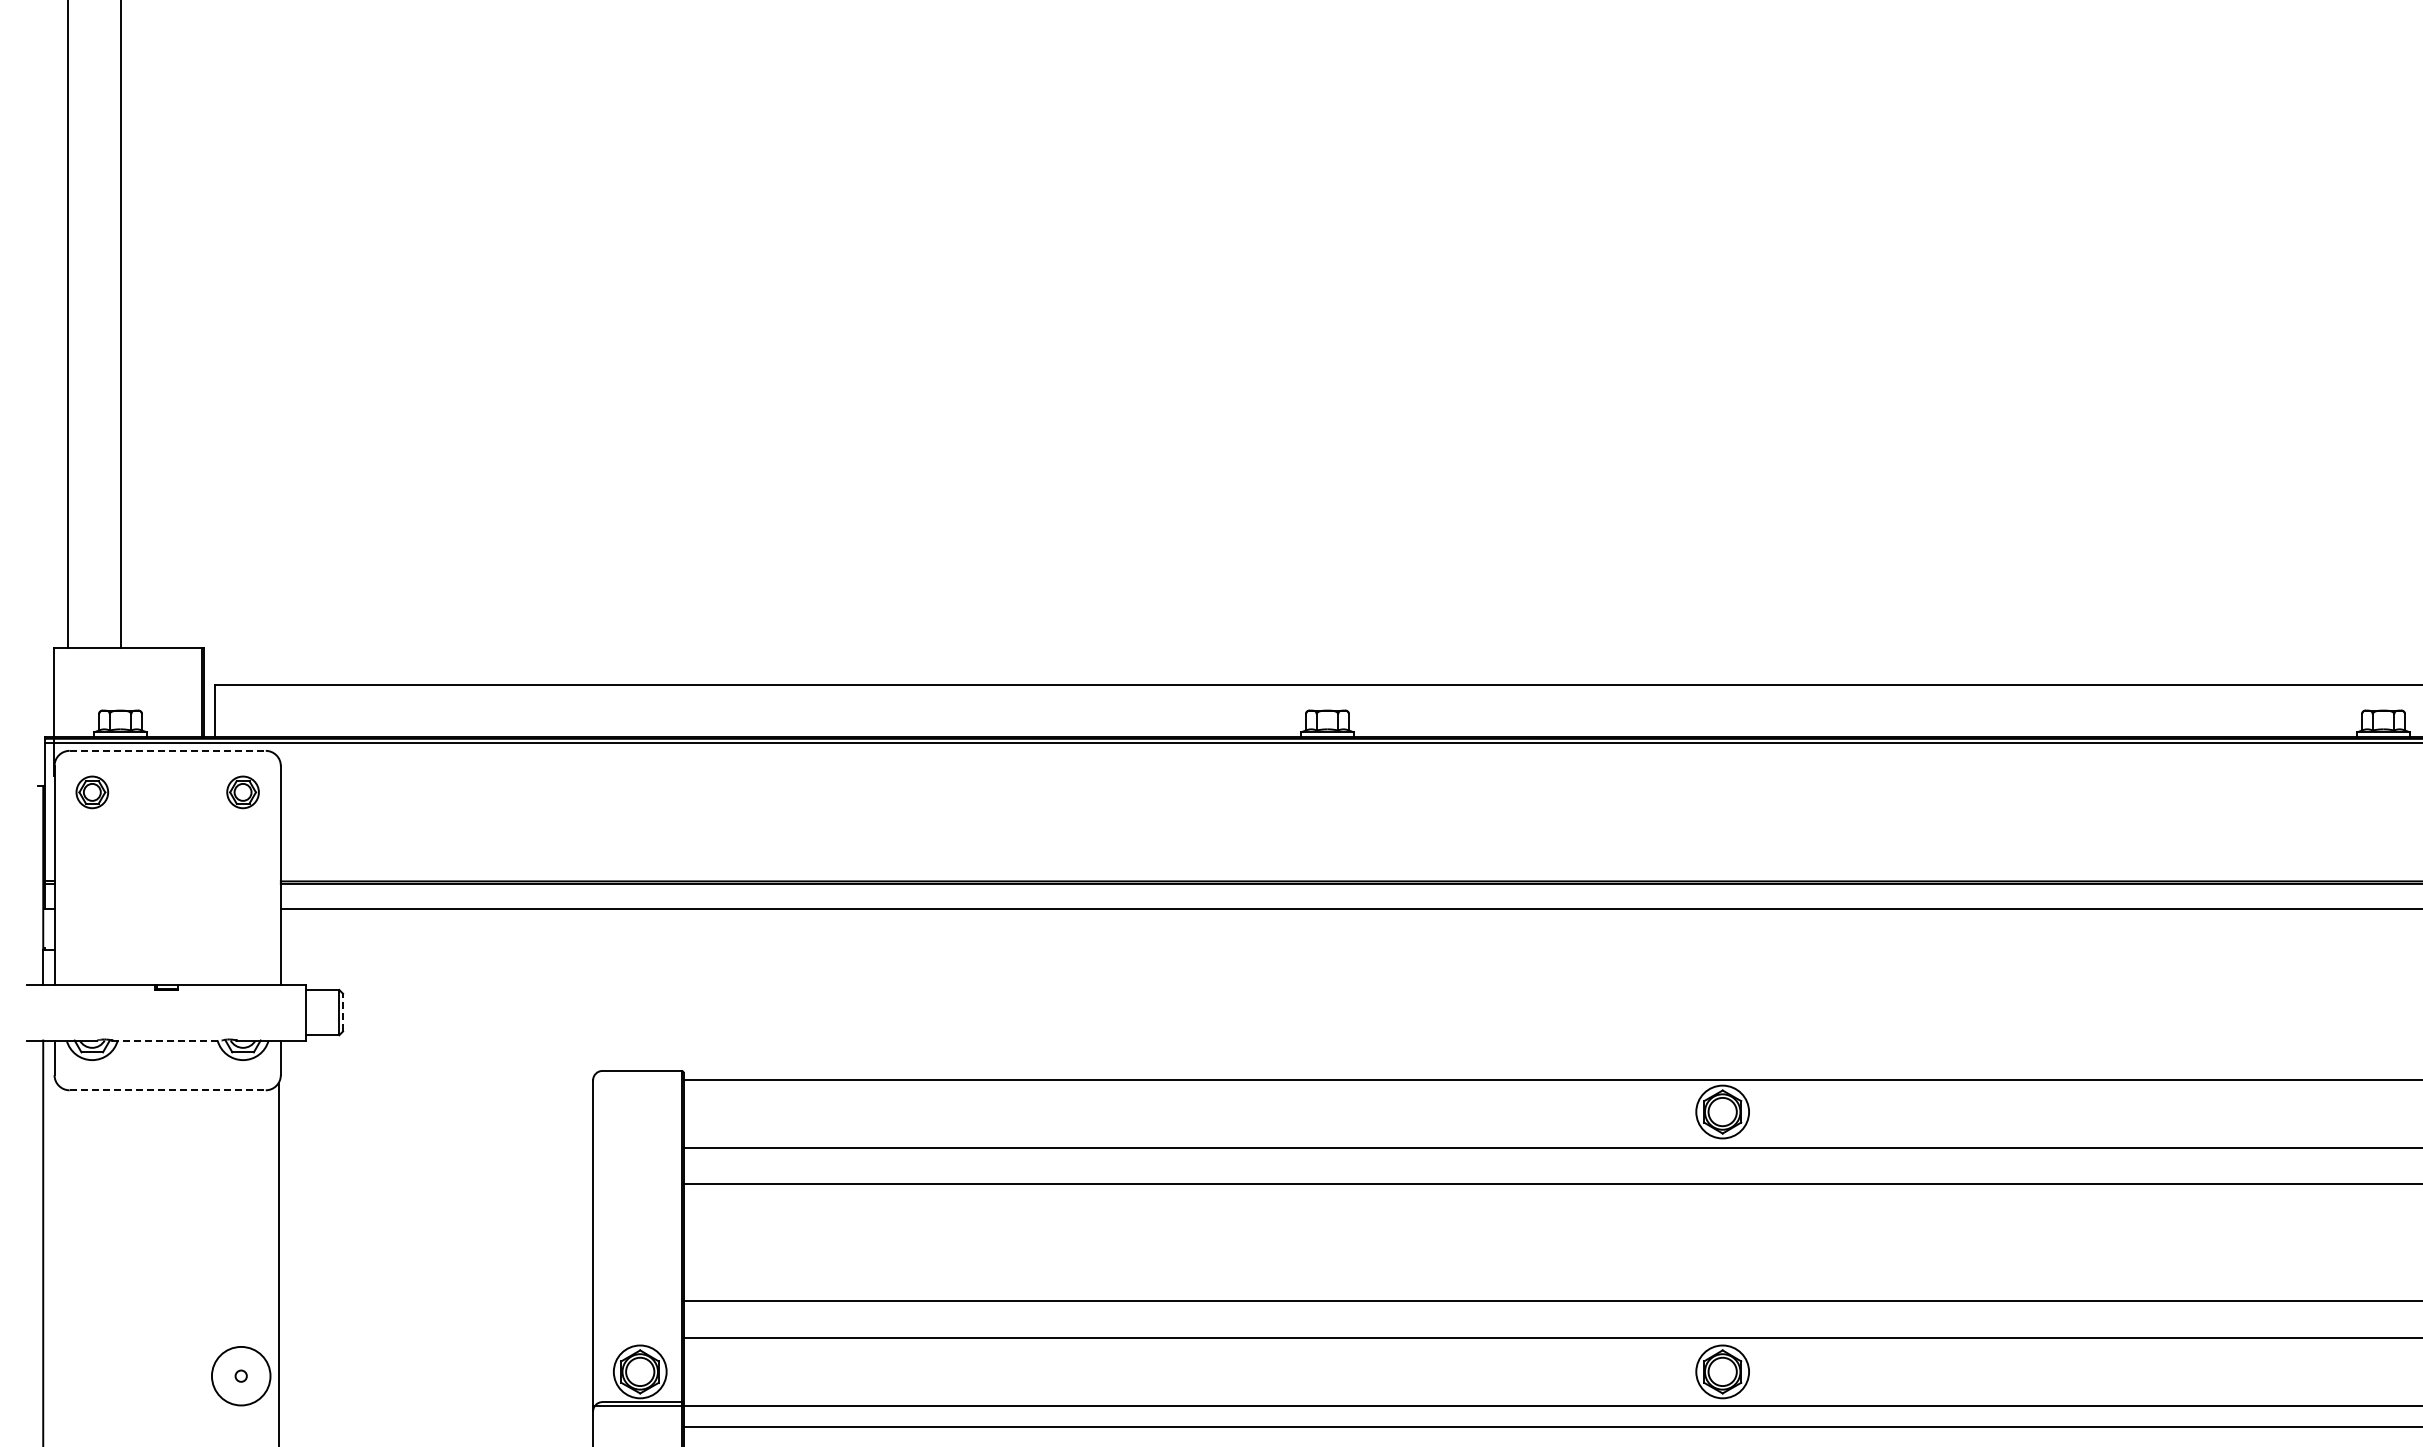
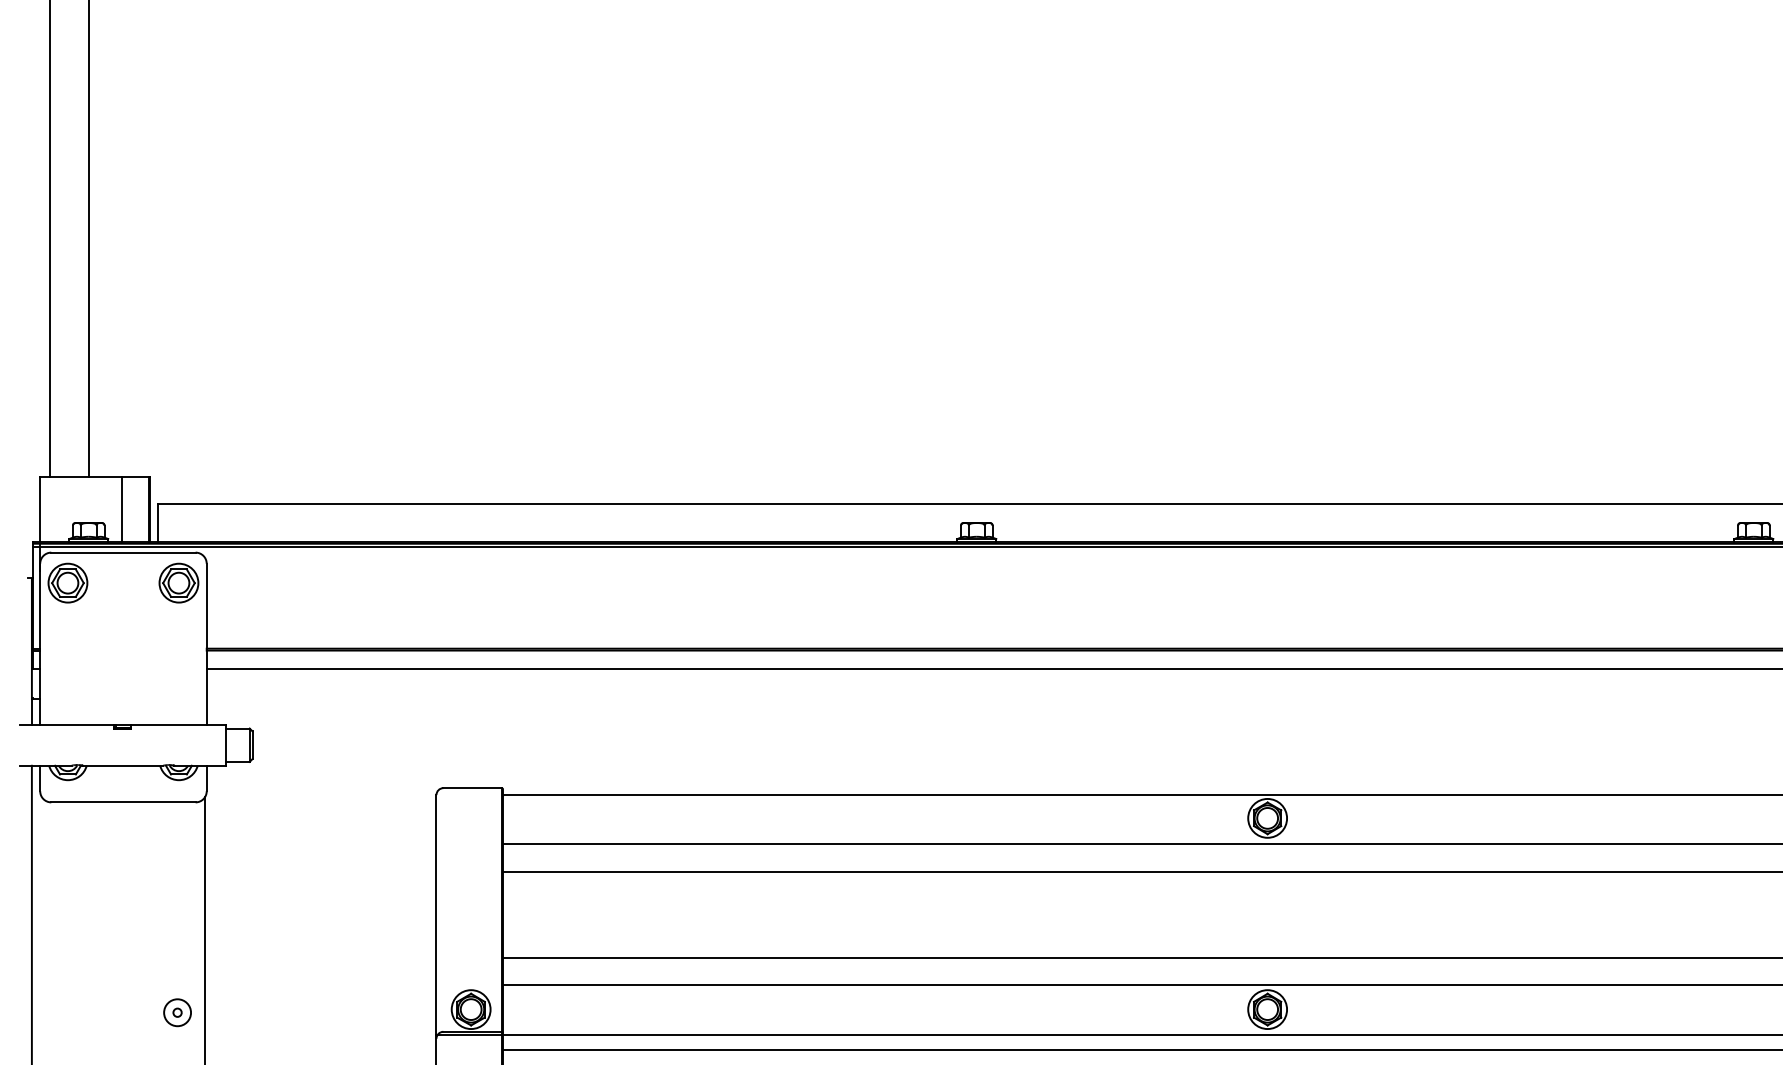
line: (165, 692) -> (121, 509), added
line: (168, 750) -> (124, 552), dashed -> solid
part: (92, 792) -> (68, 583), size x1.67
part: (242, 792) -> (178, 583), size x1.67
line: (343, 1012) -> (252, 745), dashed -> solid
line: (166, 1040) -> (122, 765), dashed -> solid
line: (168, 1090) -> (124, 802), dashed -> solid
circle: (240, 1375) -> (177, 1012), size x0.62

